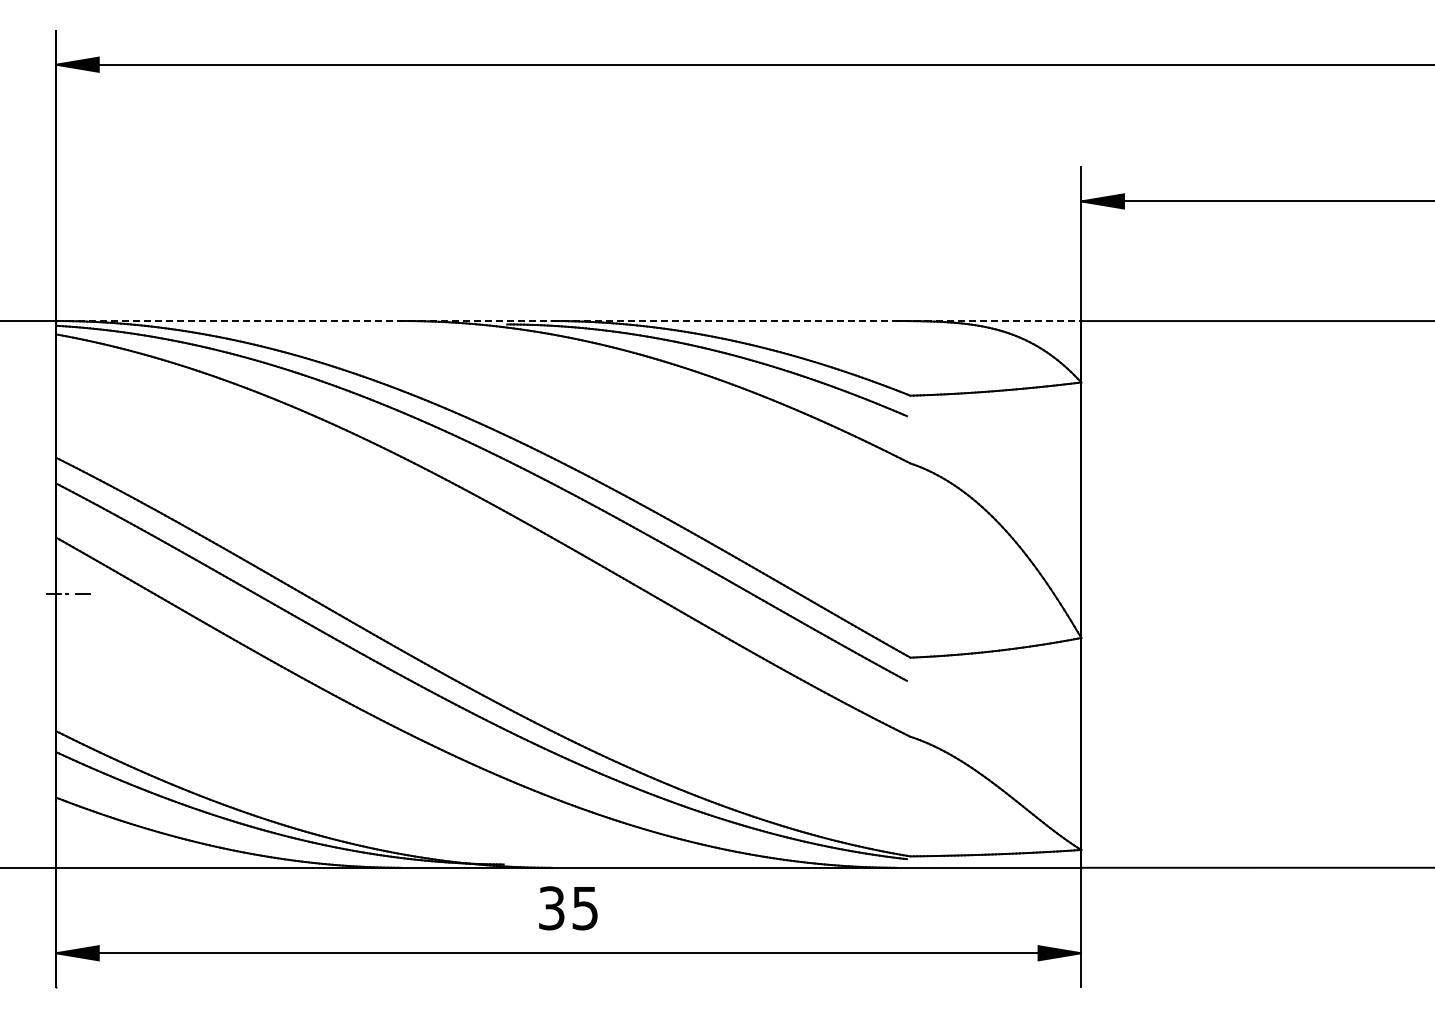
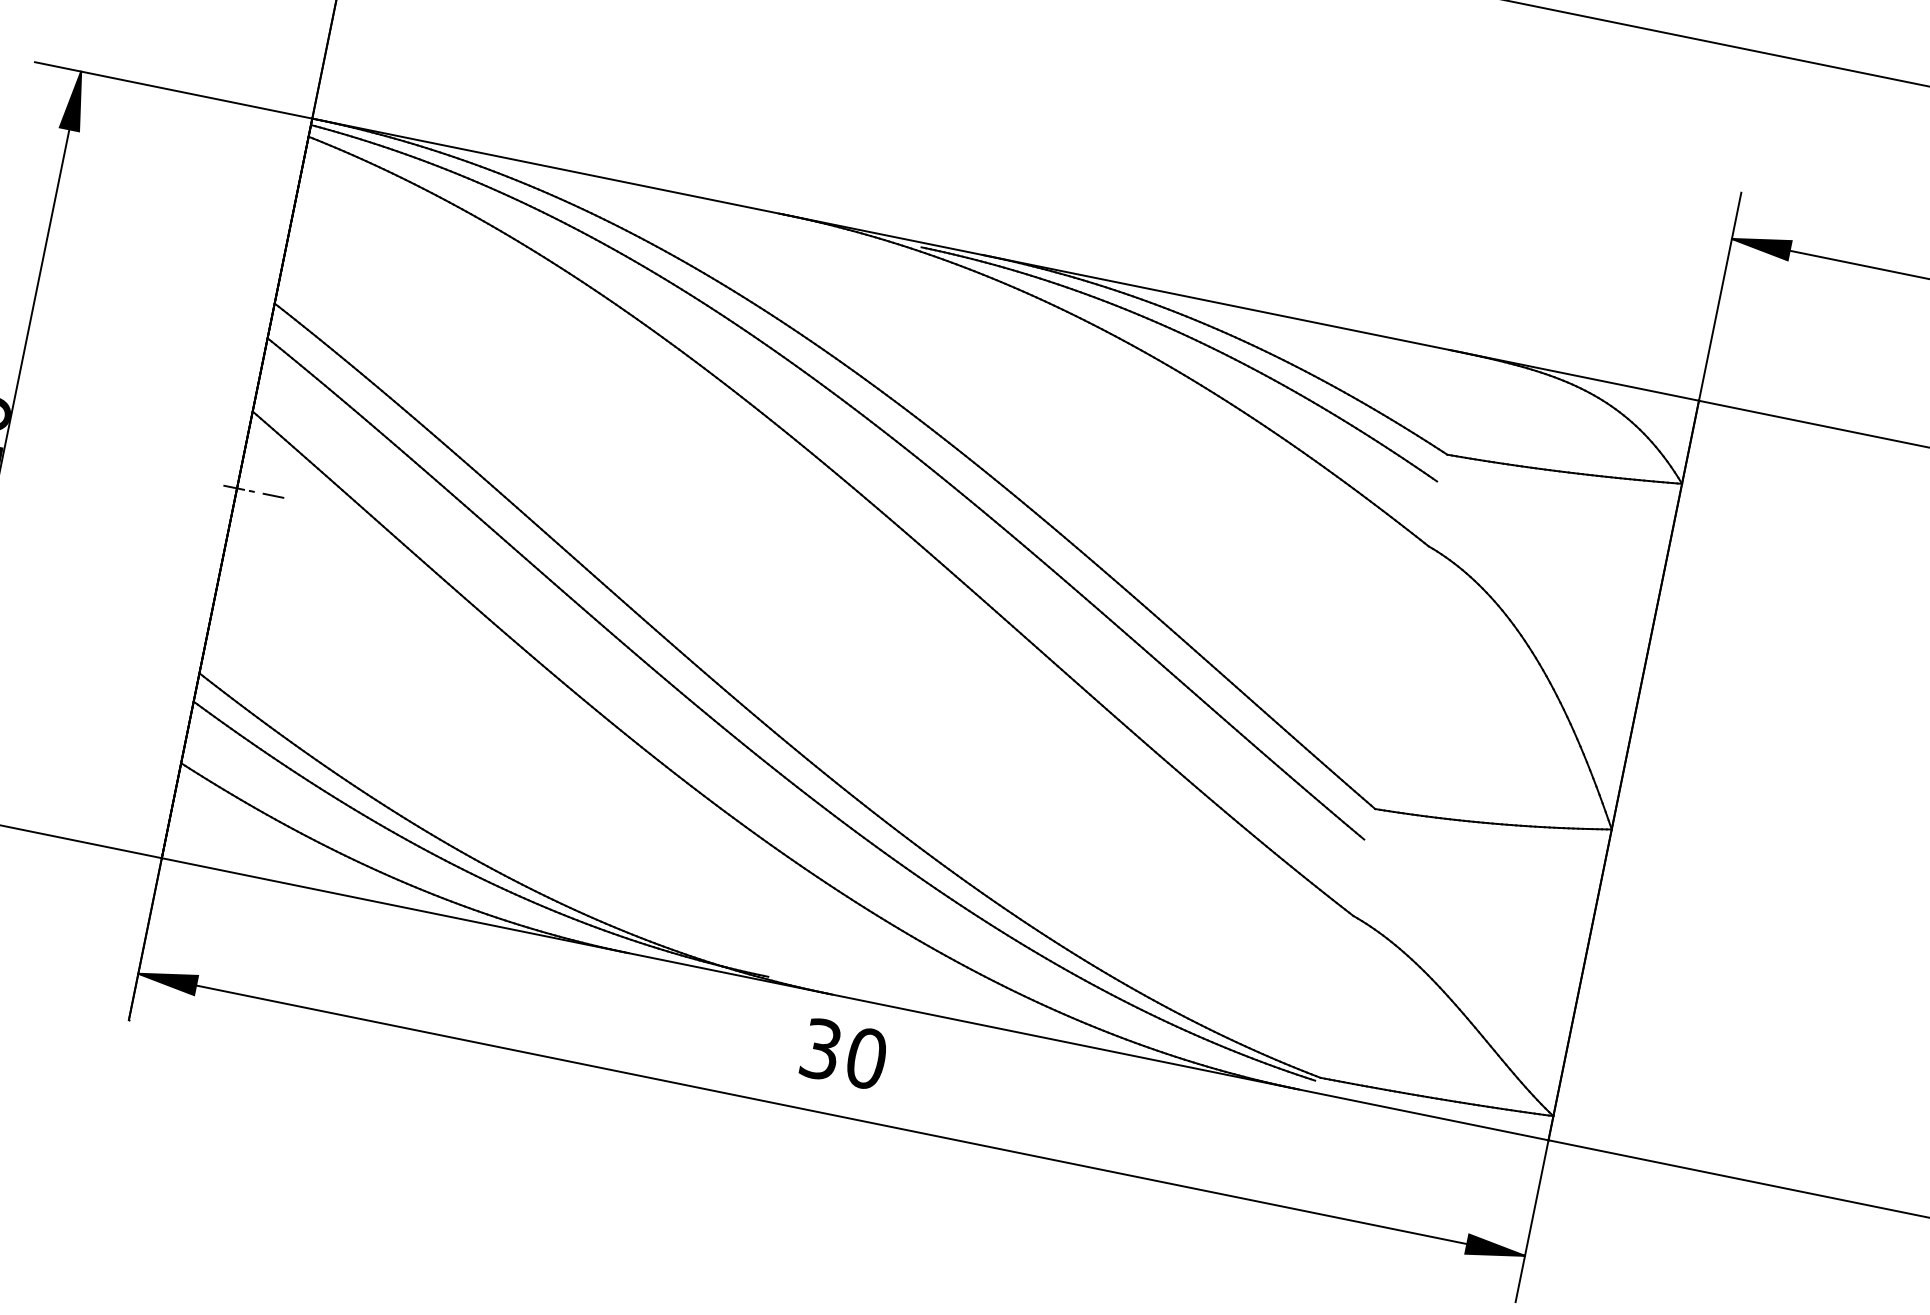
line: (568, 321) -> (1005, 260), dashed -> solid
text: (585, 908) -> (866, 1058), 35 -> 30

